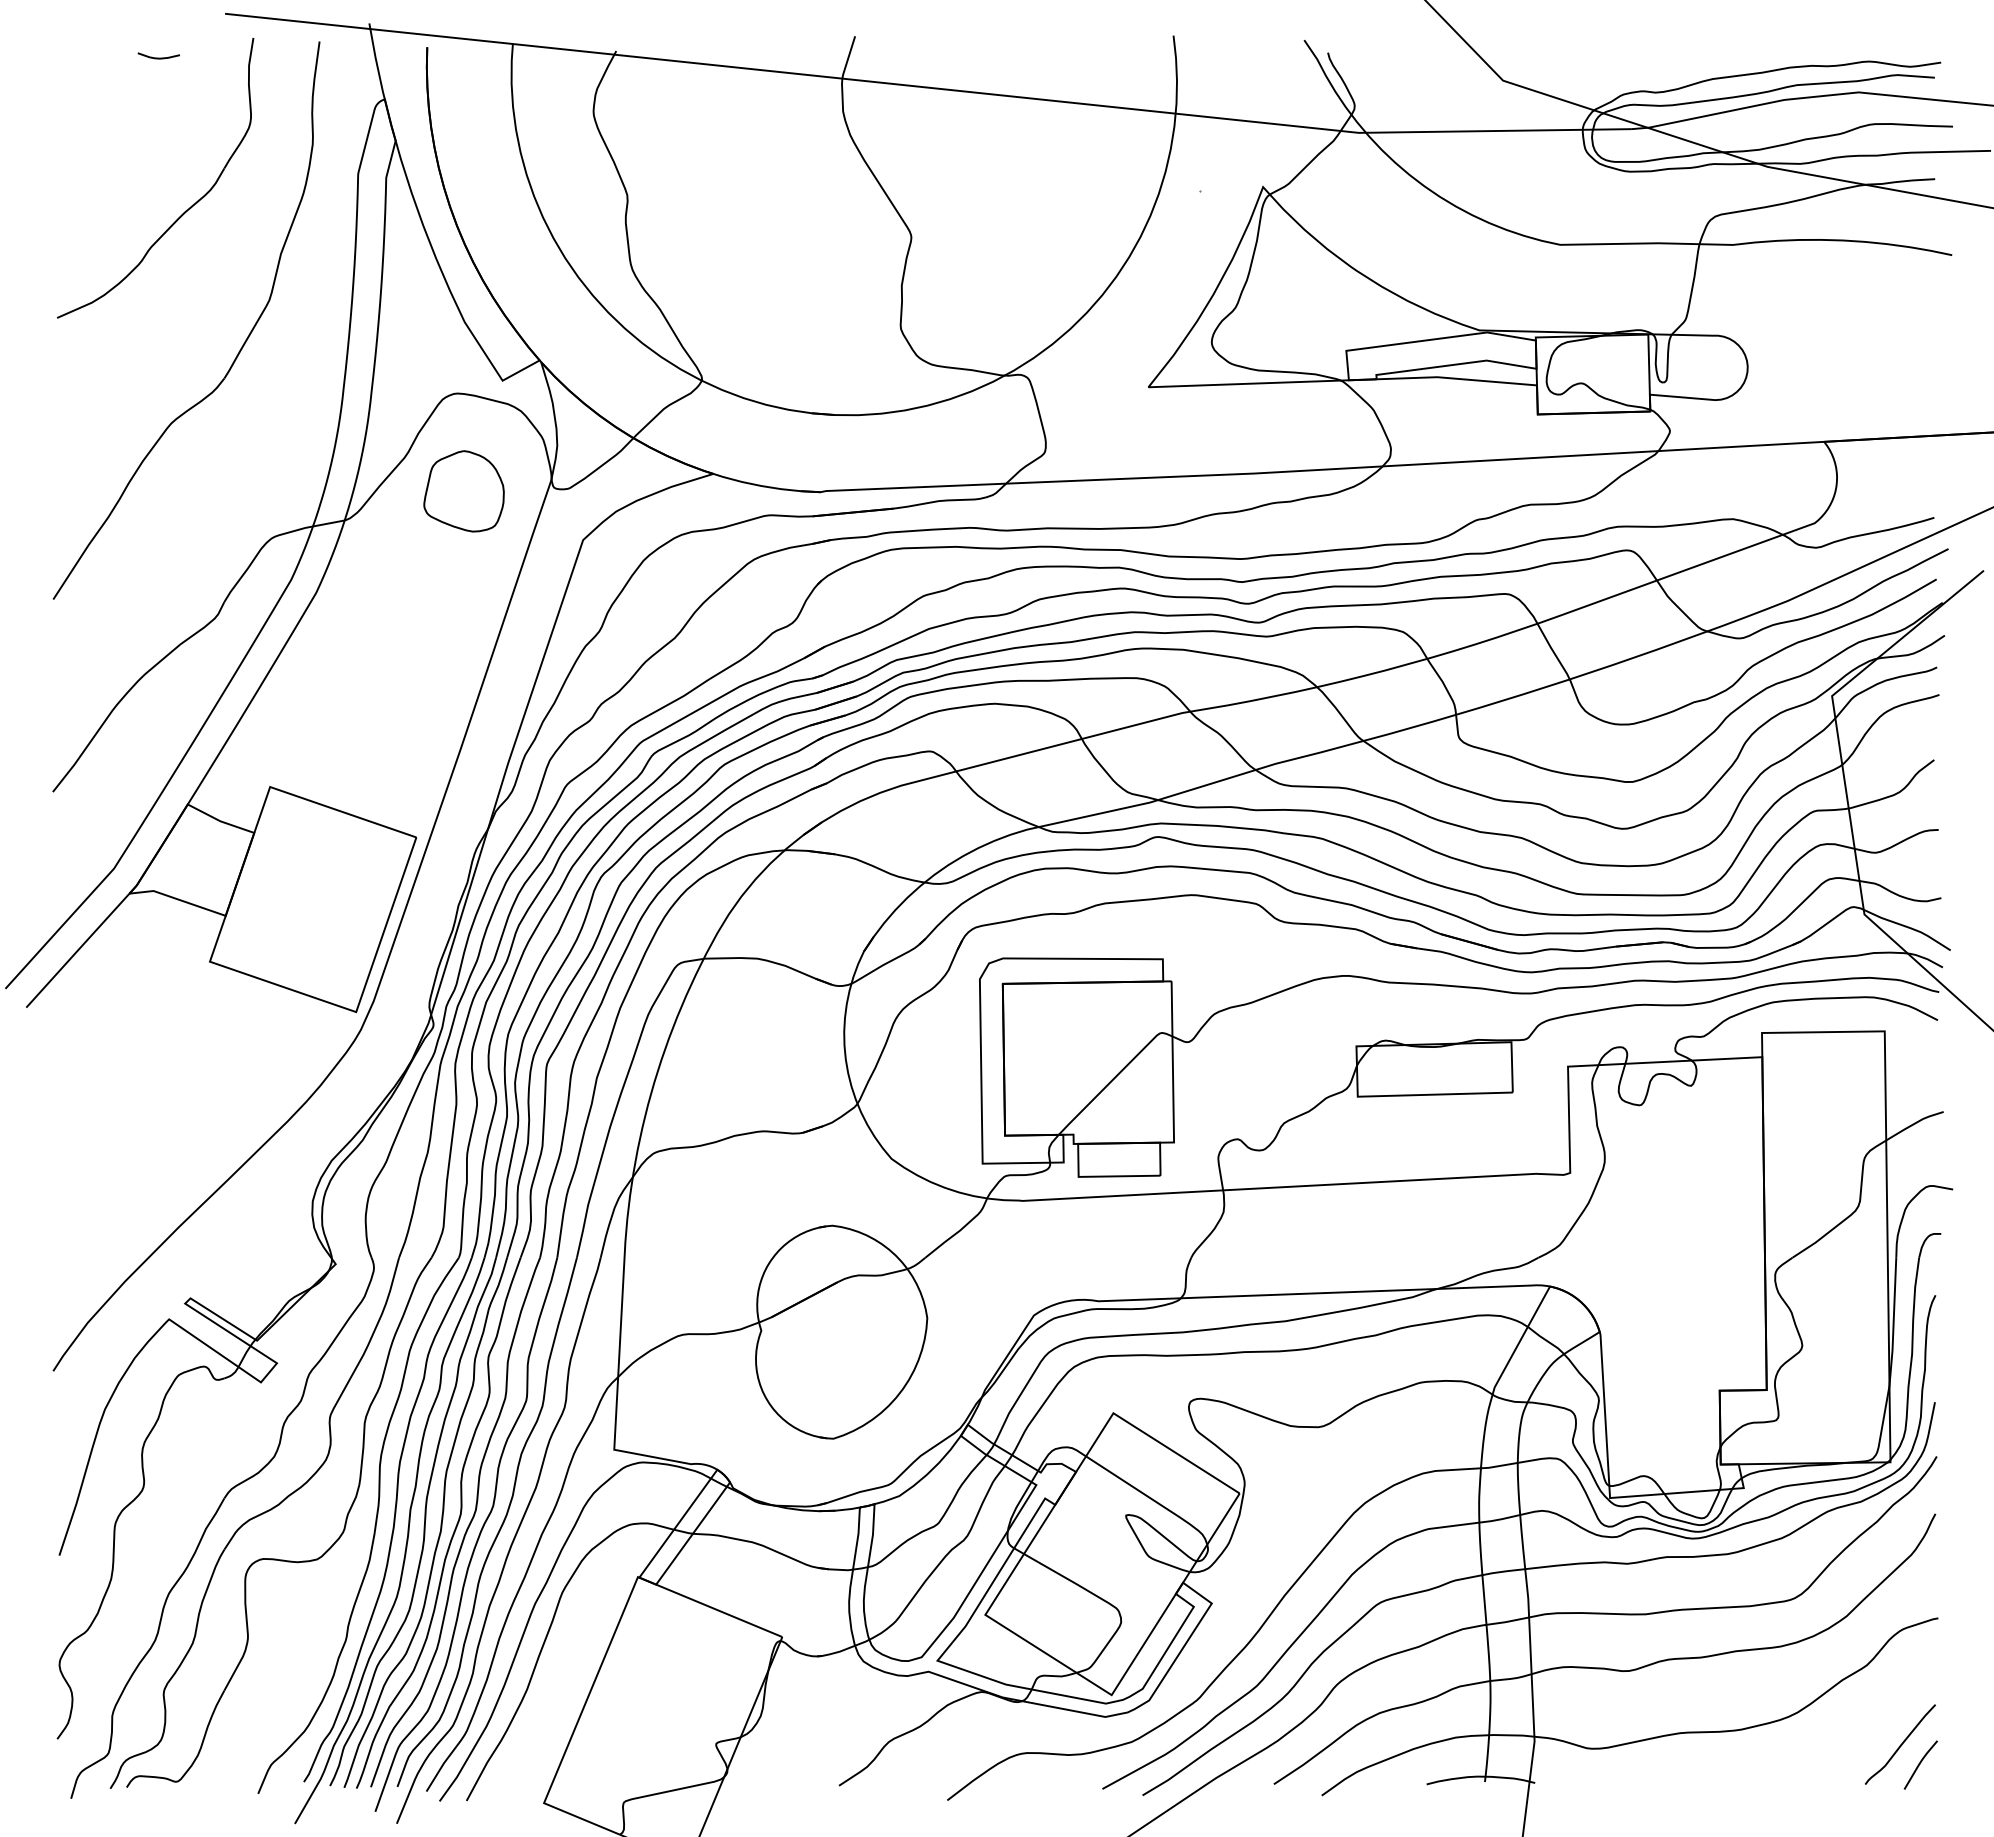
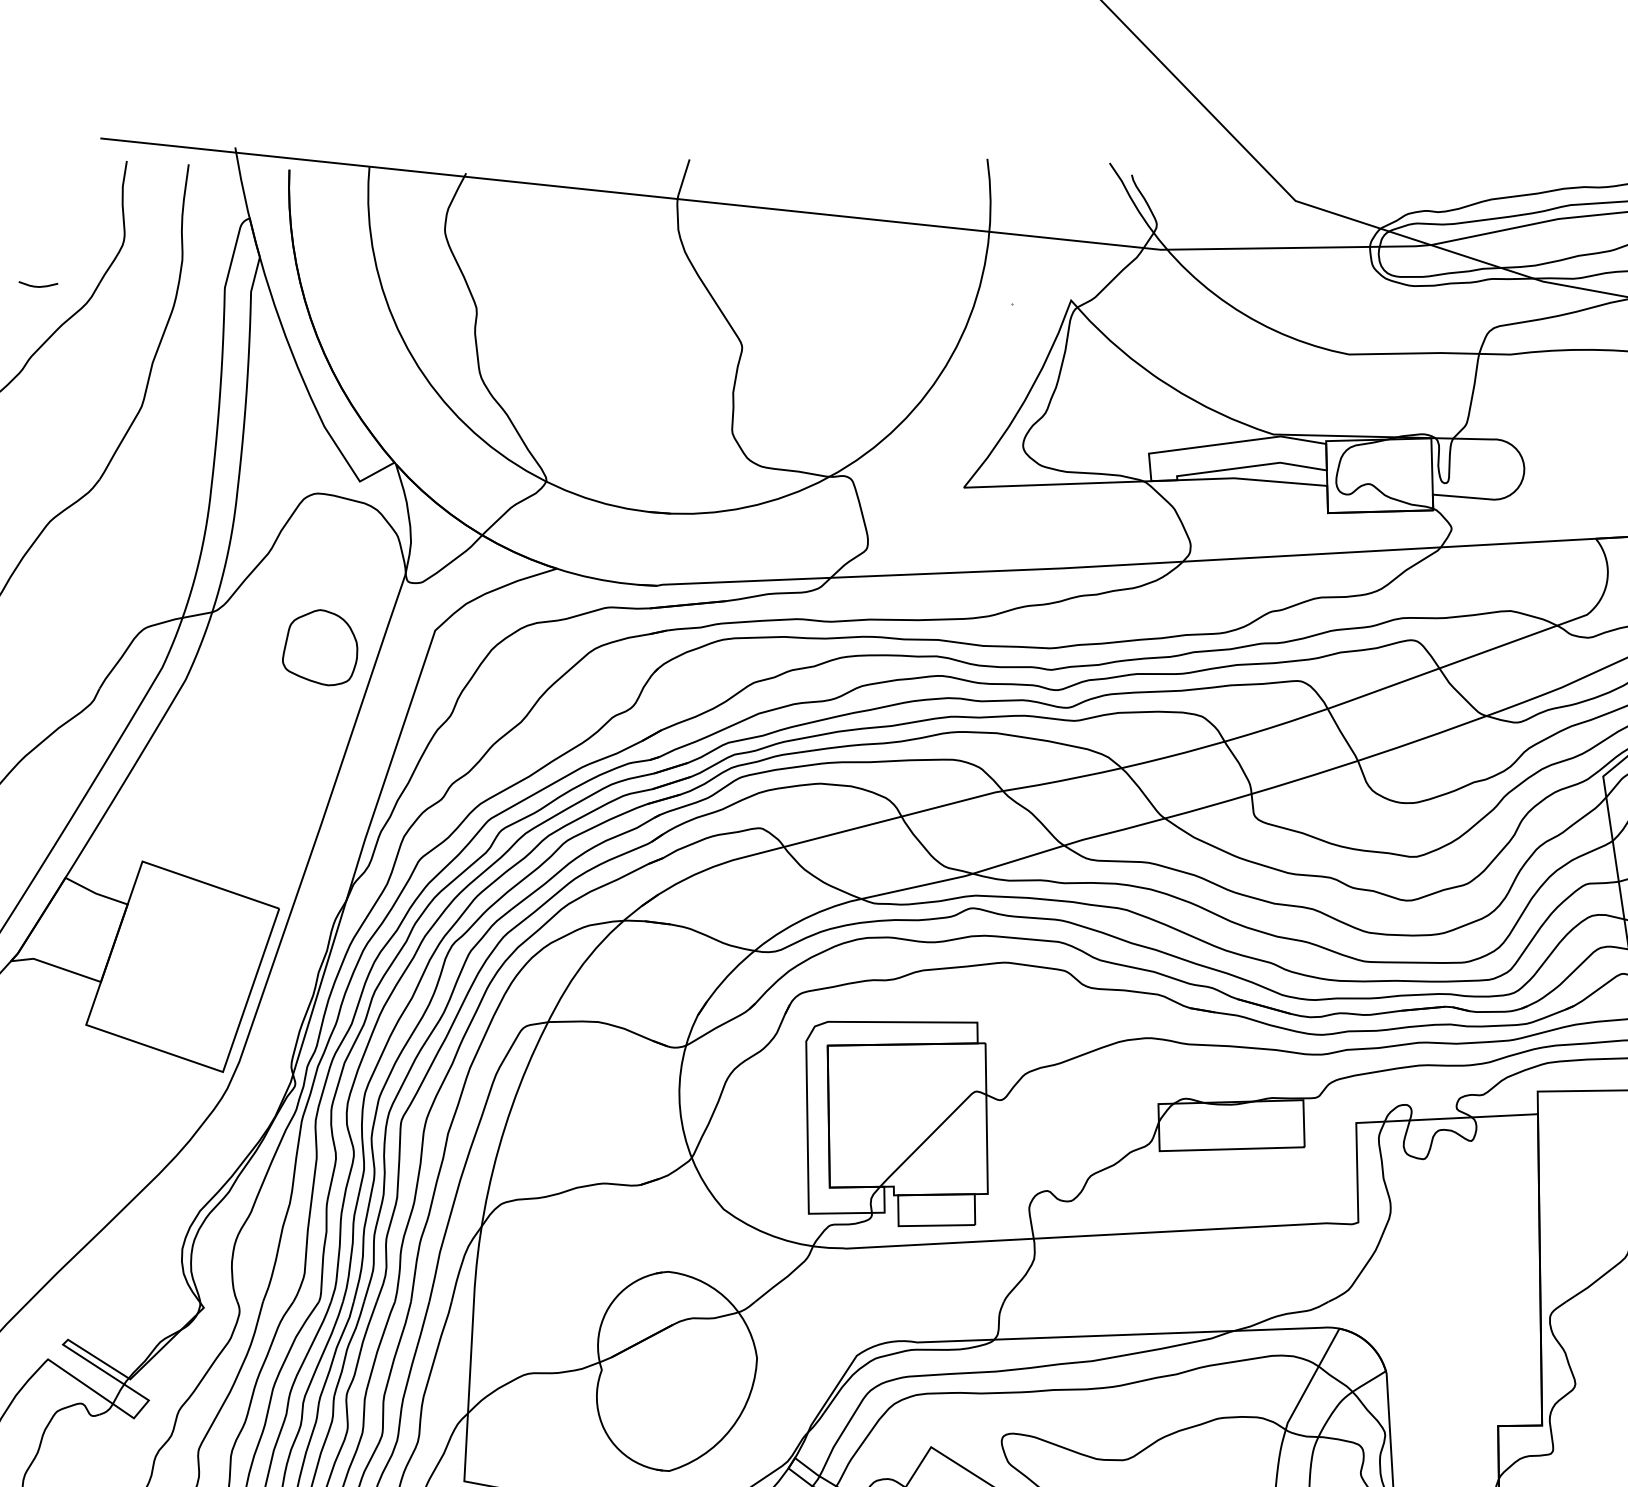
curve: (158, 57) -> (38, 285), moved
part: (463, 491) -> (319, 647), moved

